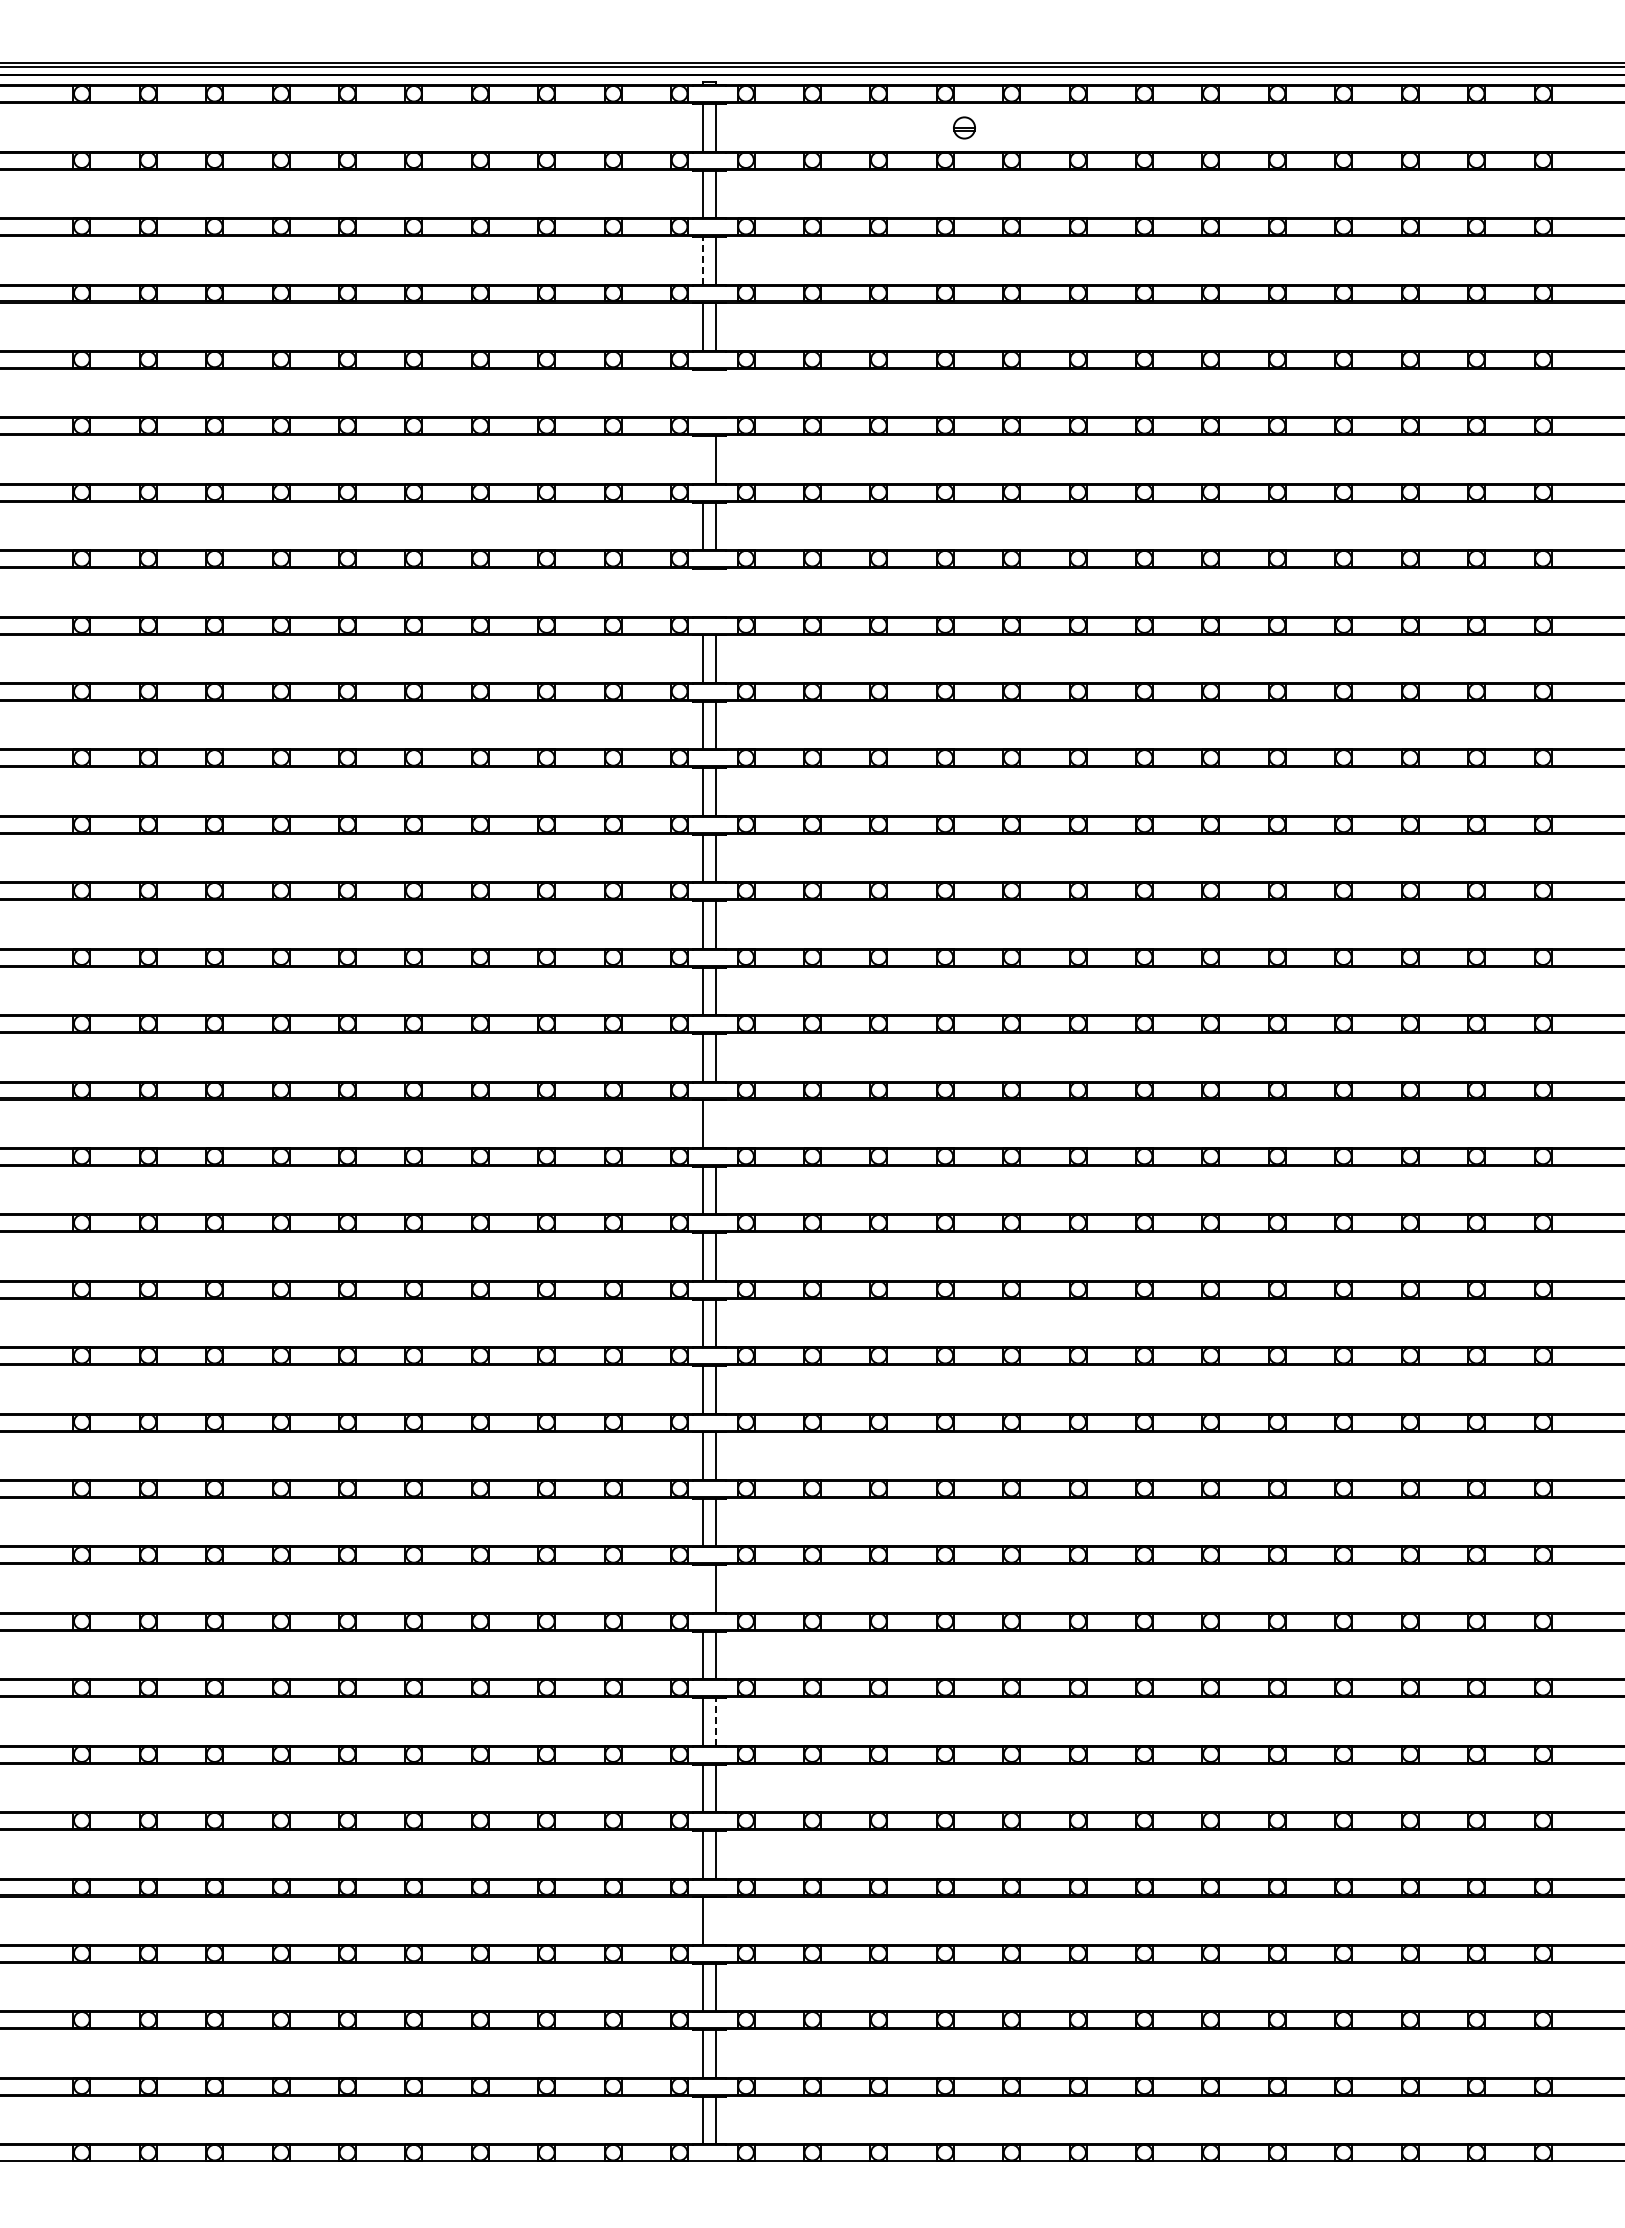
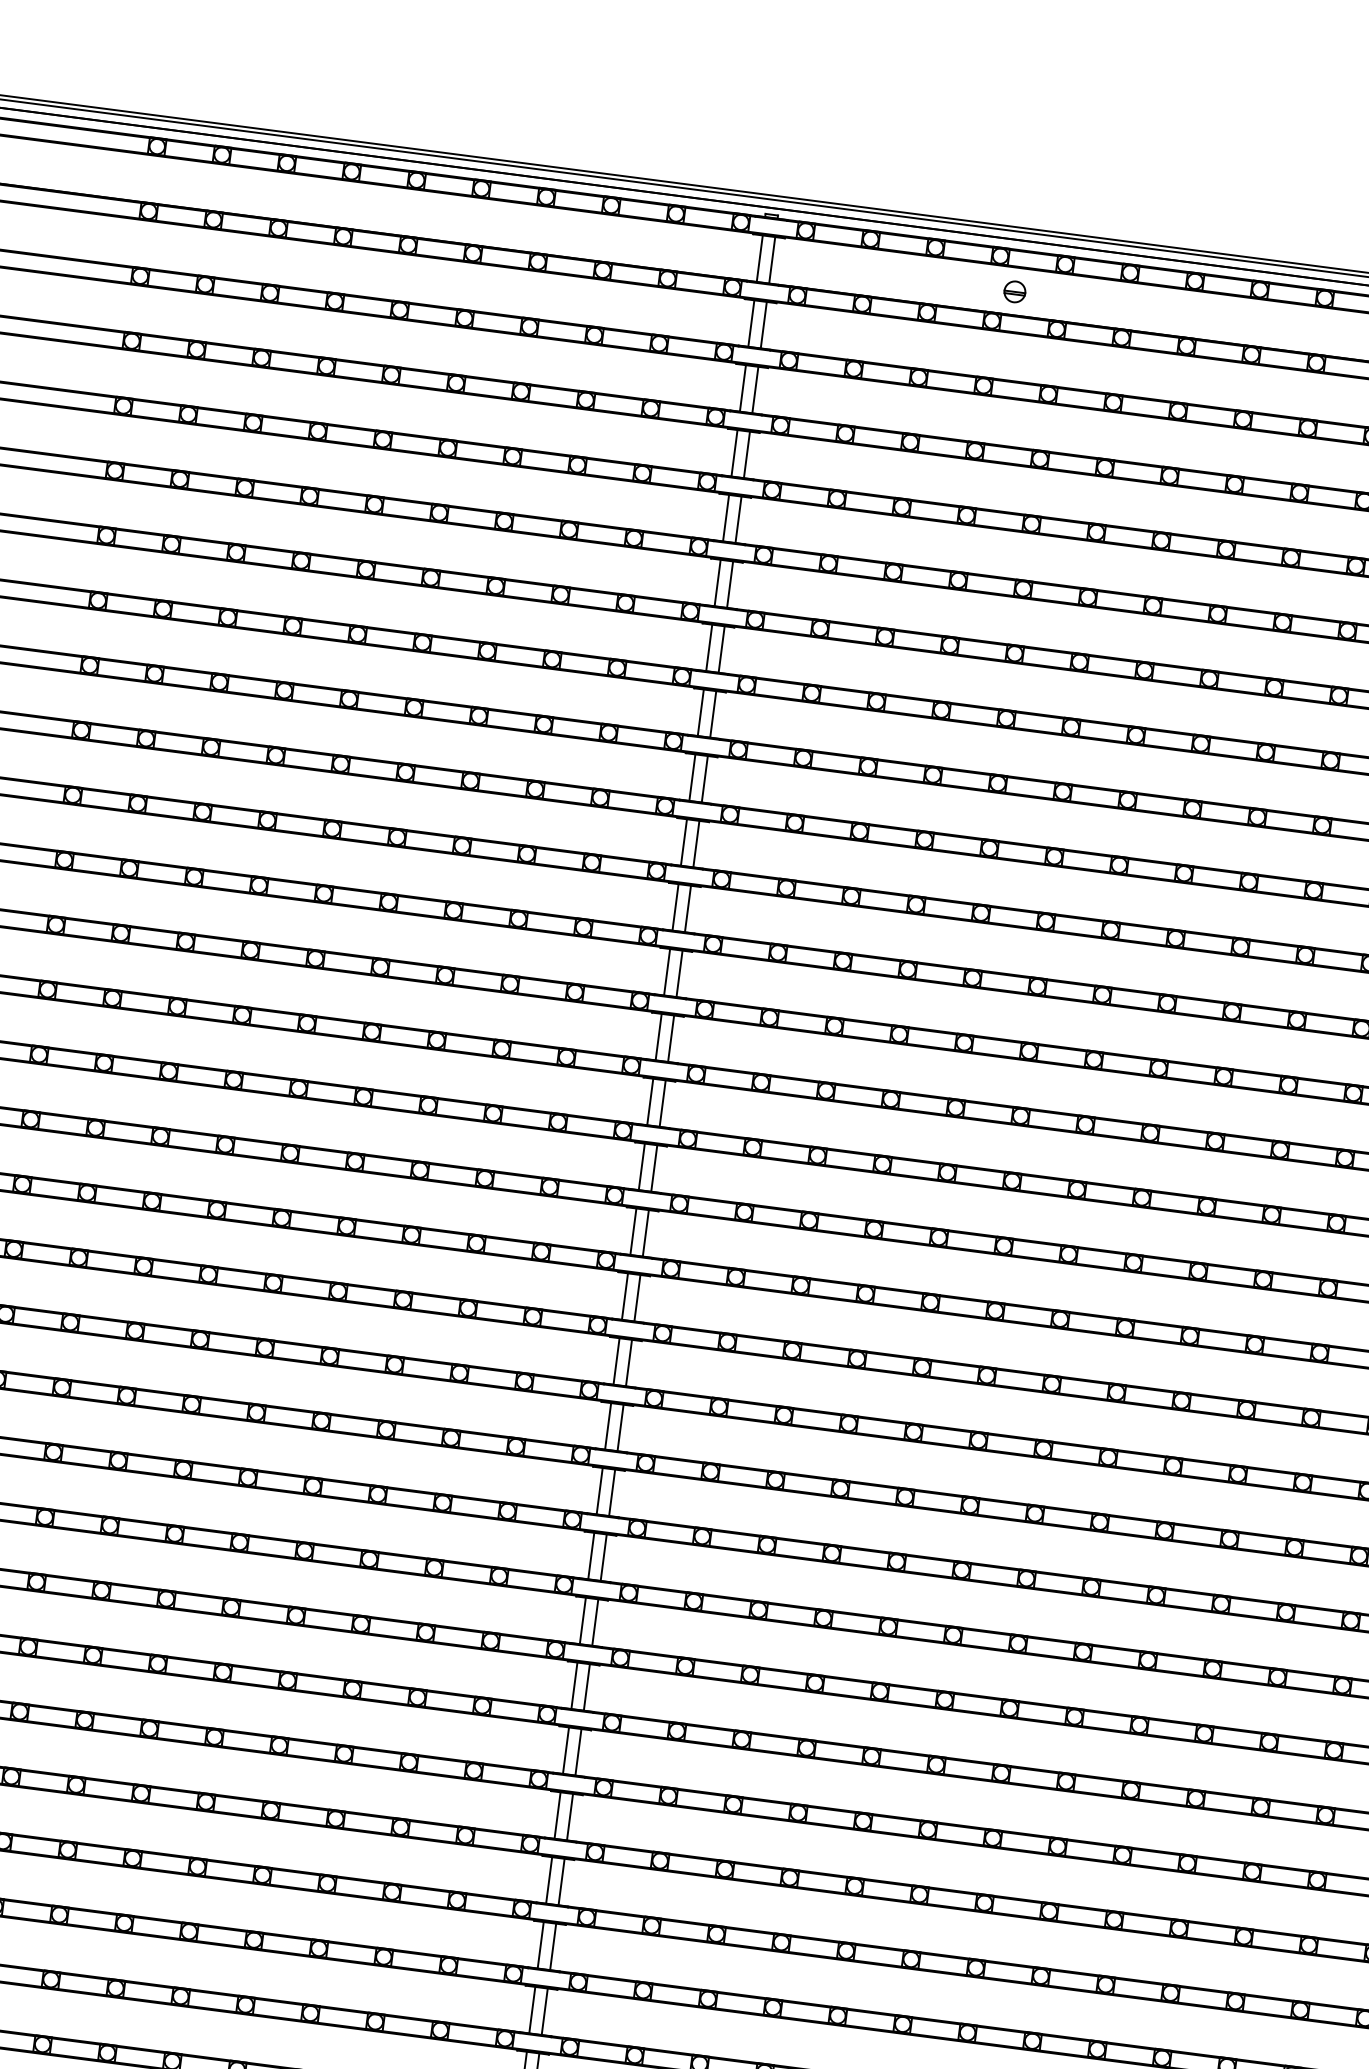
line: (703, 260) -> (743, 388), dashed -> solid
line: (703, 393) -> (726, 518), added
line: (715, 393) -> (738, 519), added
line: (703, 459) -> (717, 582), added
line: (703, 592) -> (701, 712), added
line: (715, 592) -> (712, 714), added
line: (715, 1124) -> (645, 1233), added
line: (703, 1589) -> (574, 1686), added
line: (715, 1721) -> (569, 1816), dashed -> solid
line: (715, 1921) -> (544, 2012), added

